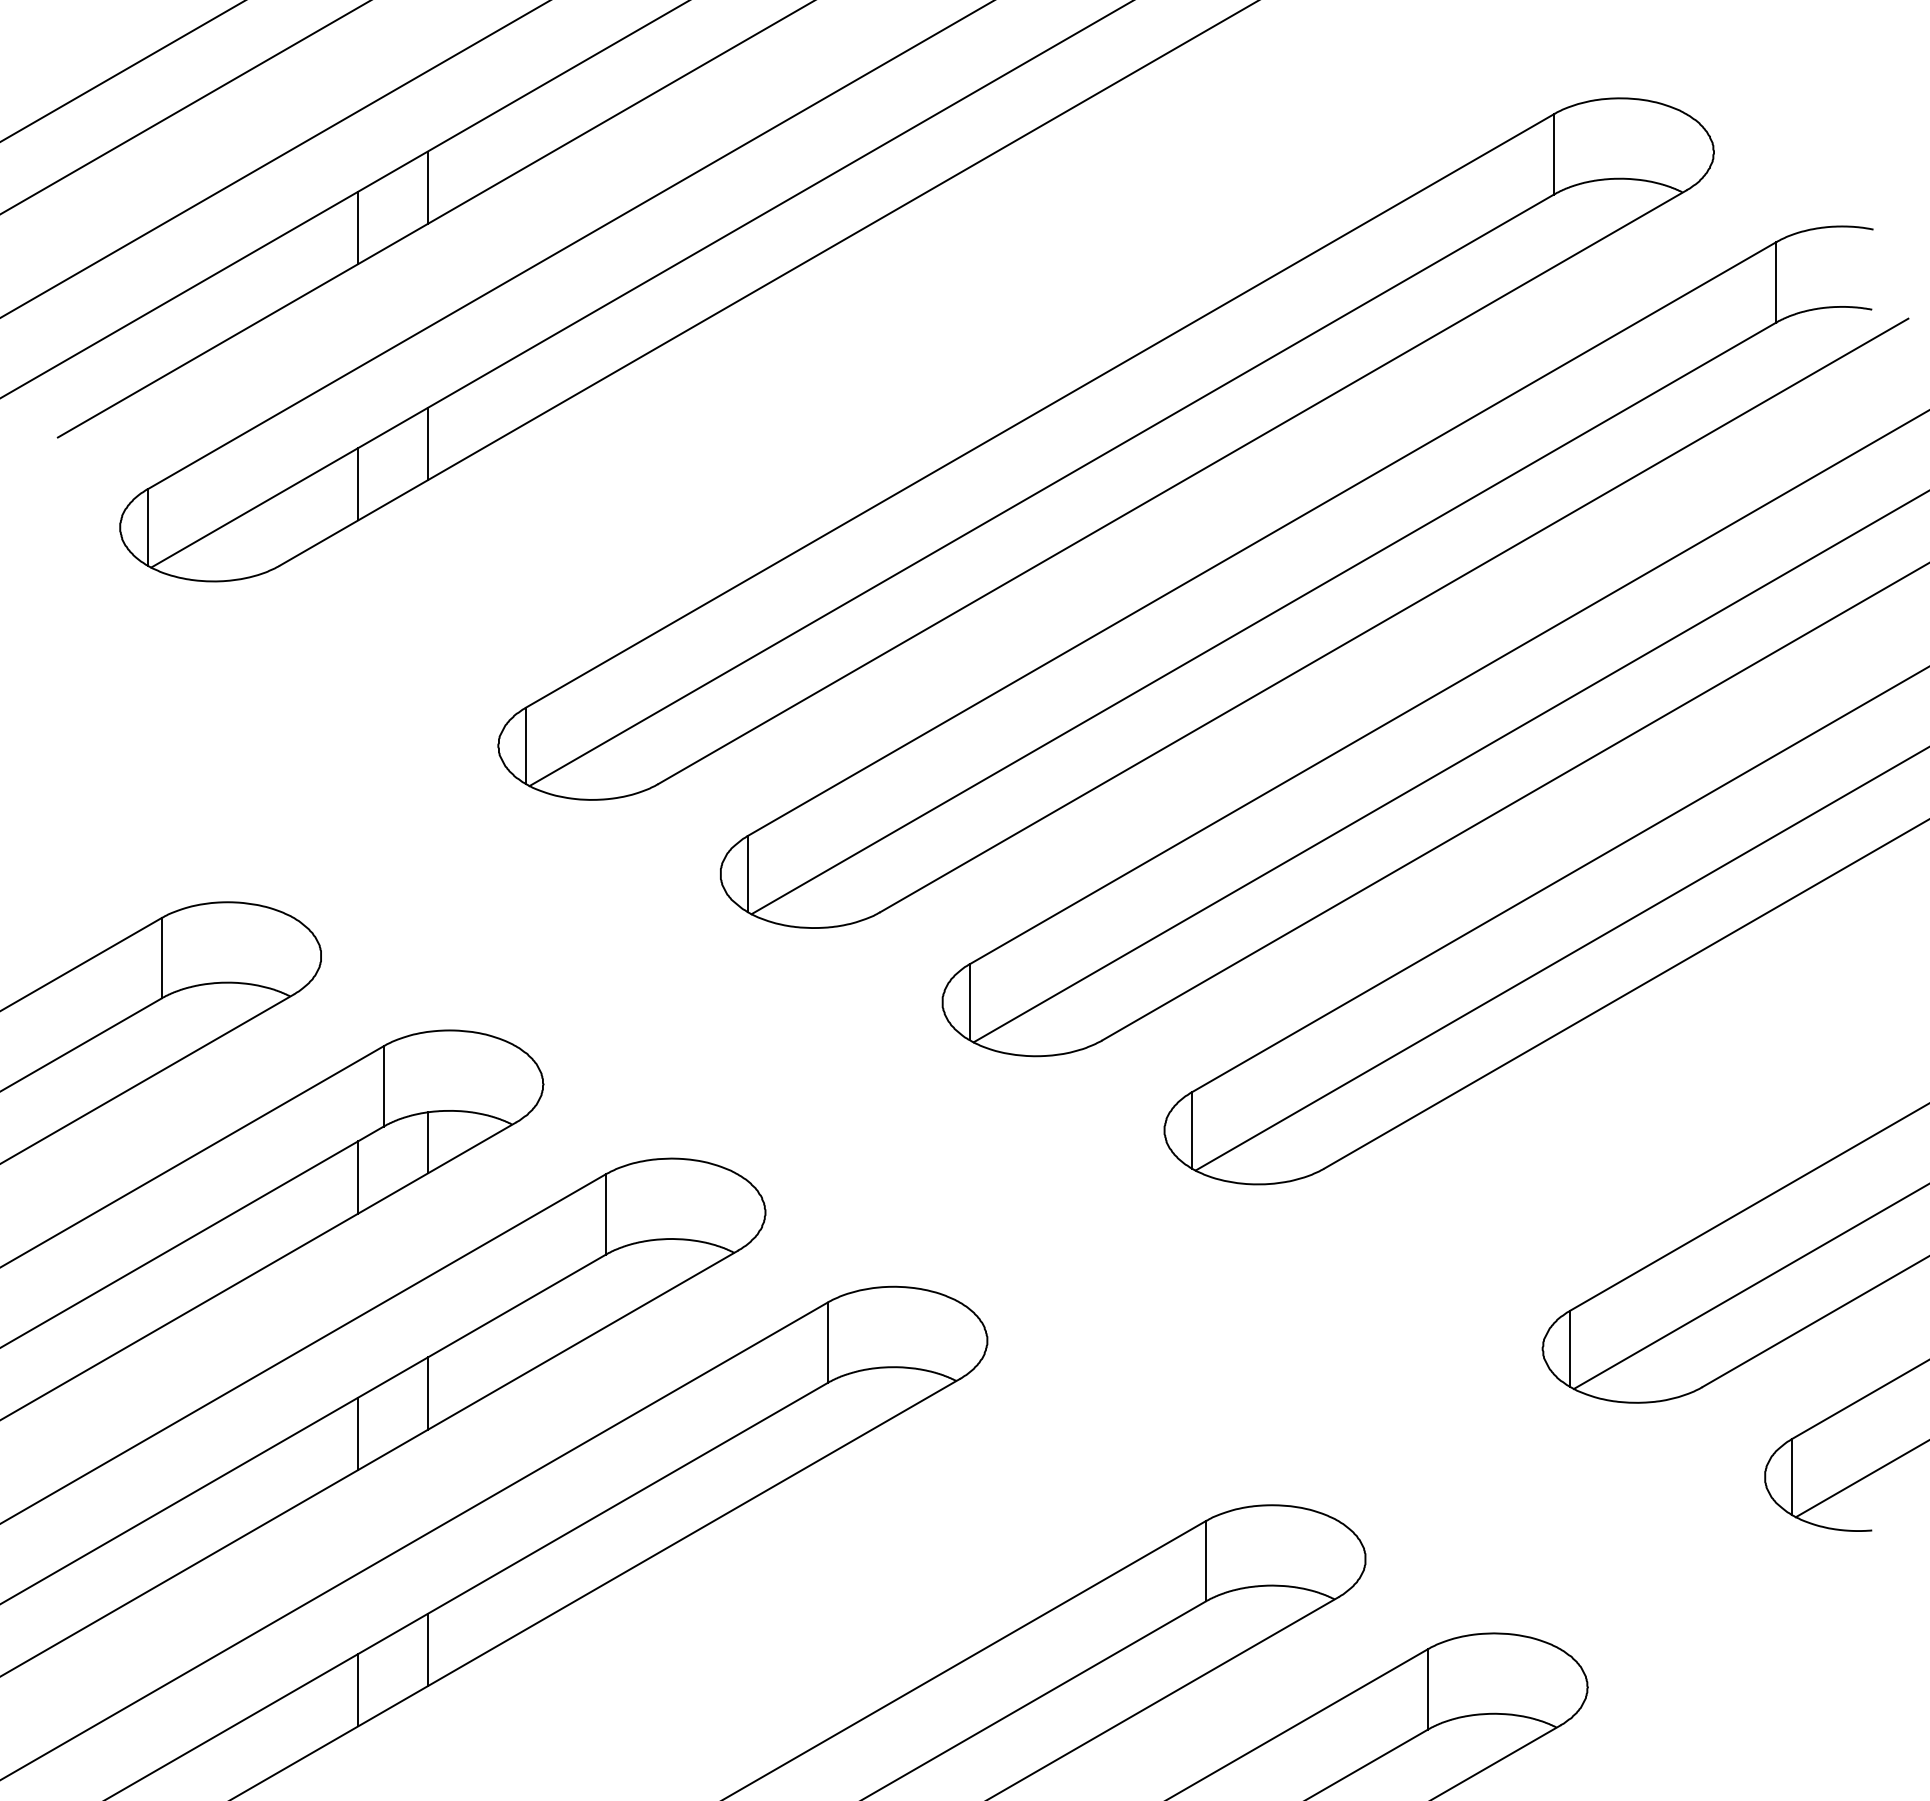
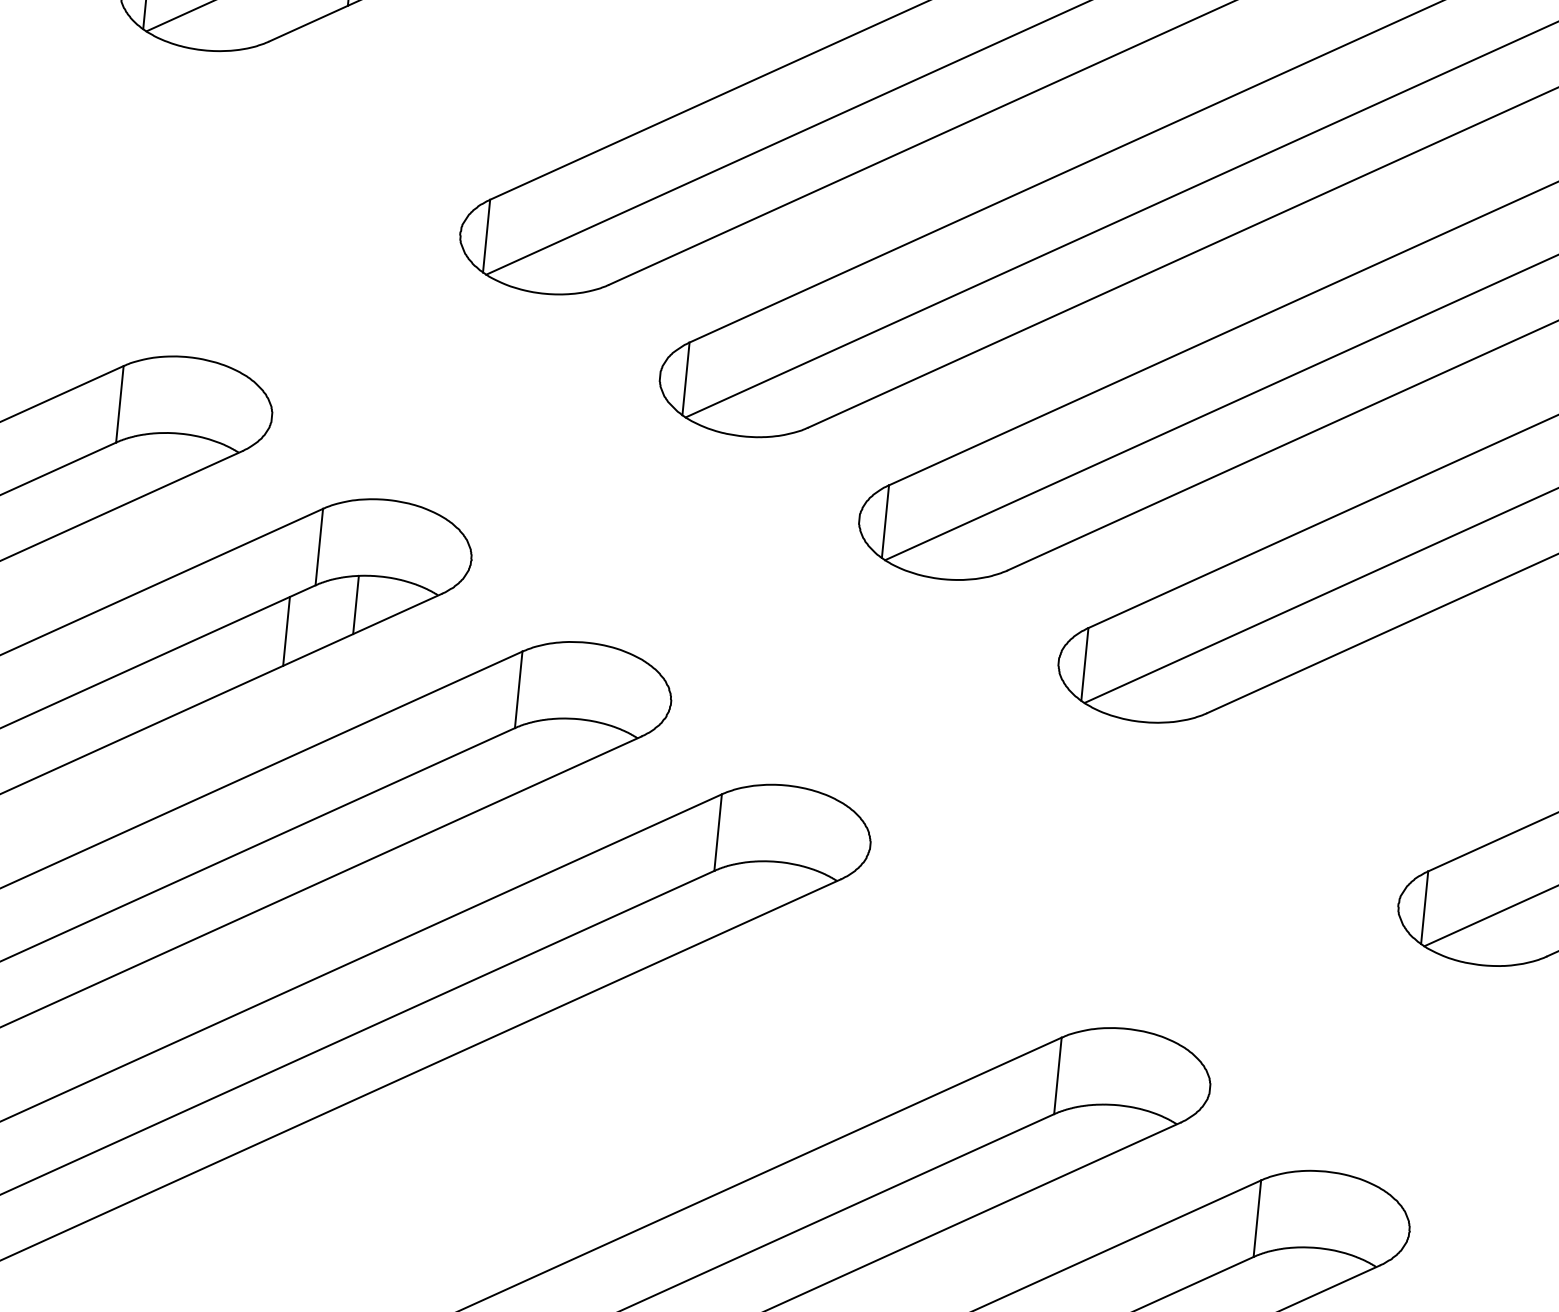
line: (427, 1393) -> (332, 843), removed
line: (358, 1433) -> (262, 875), removed
line: (427, 1649) -> (308, 1087), removed
line: (358, 1690) -> (238, 1119), removed

